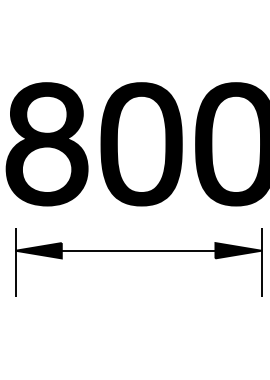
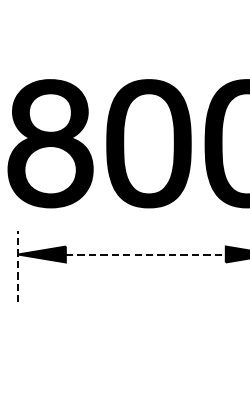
line: (138, 250) -> (145, 254), solid -> dashed
line: (15, 262) -> (17, 266), solid -> dashed

